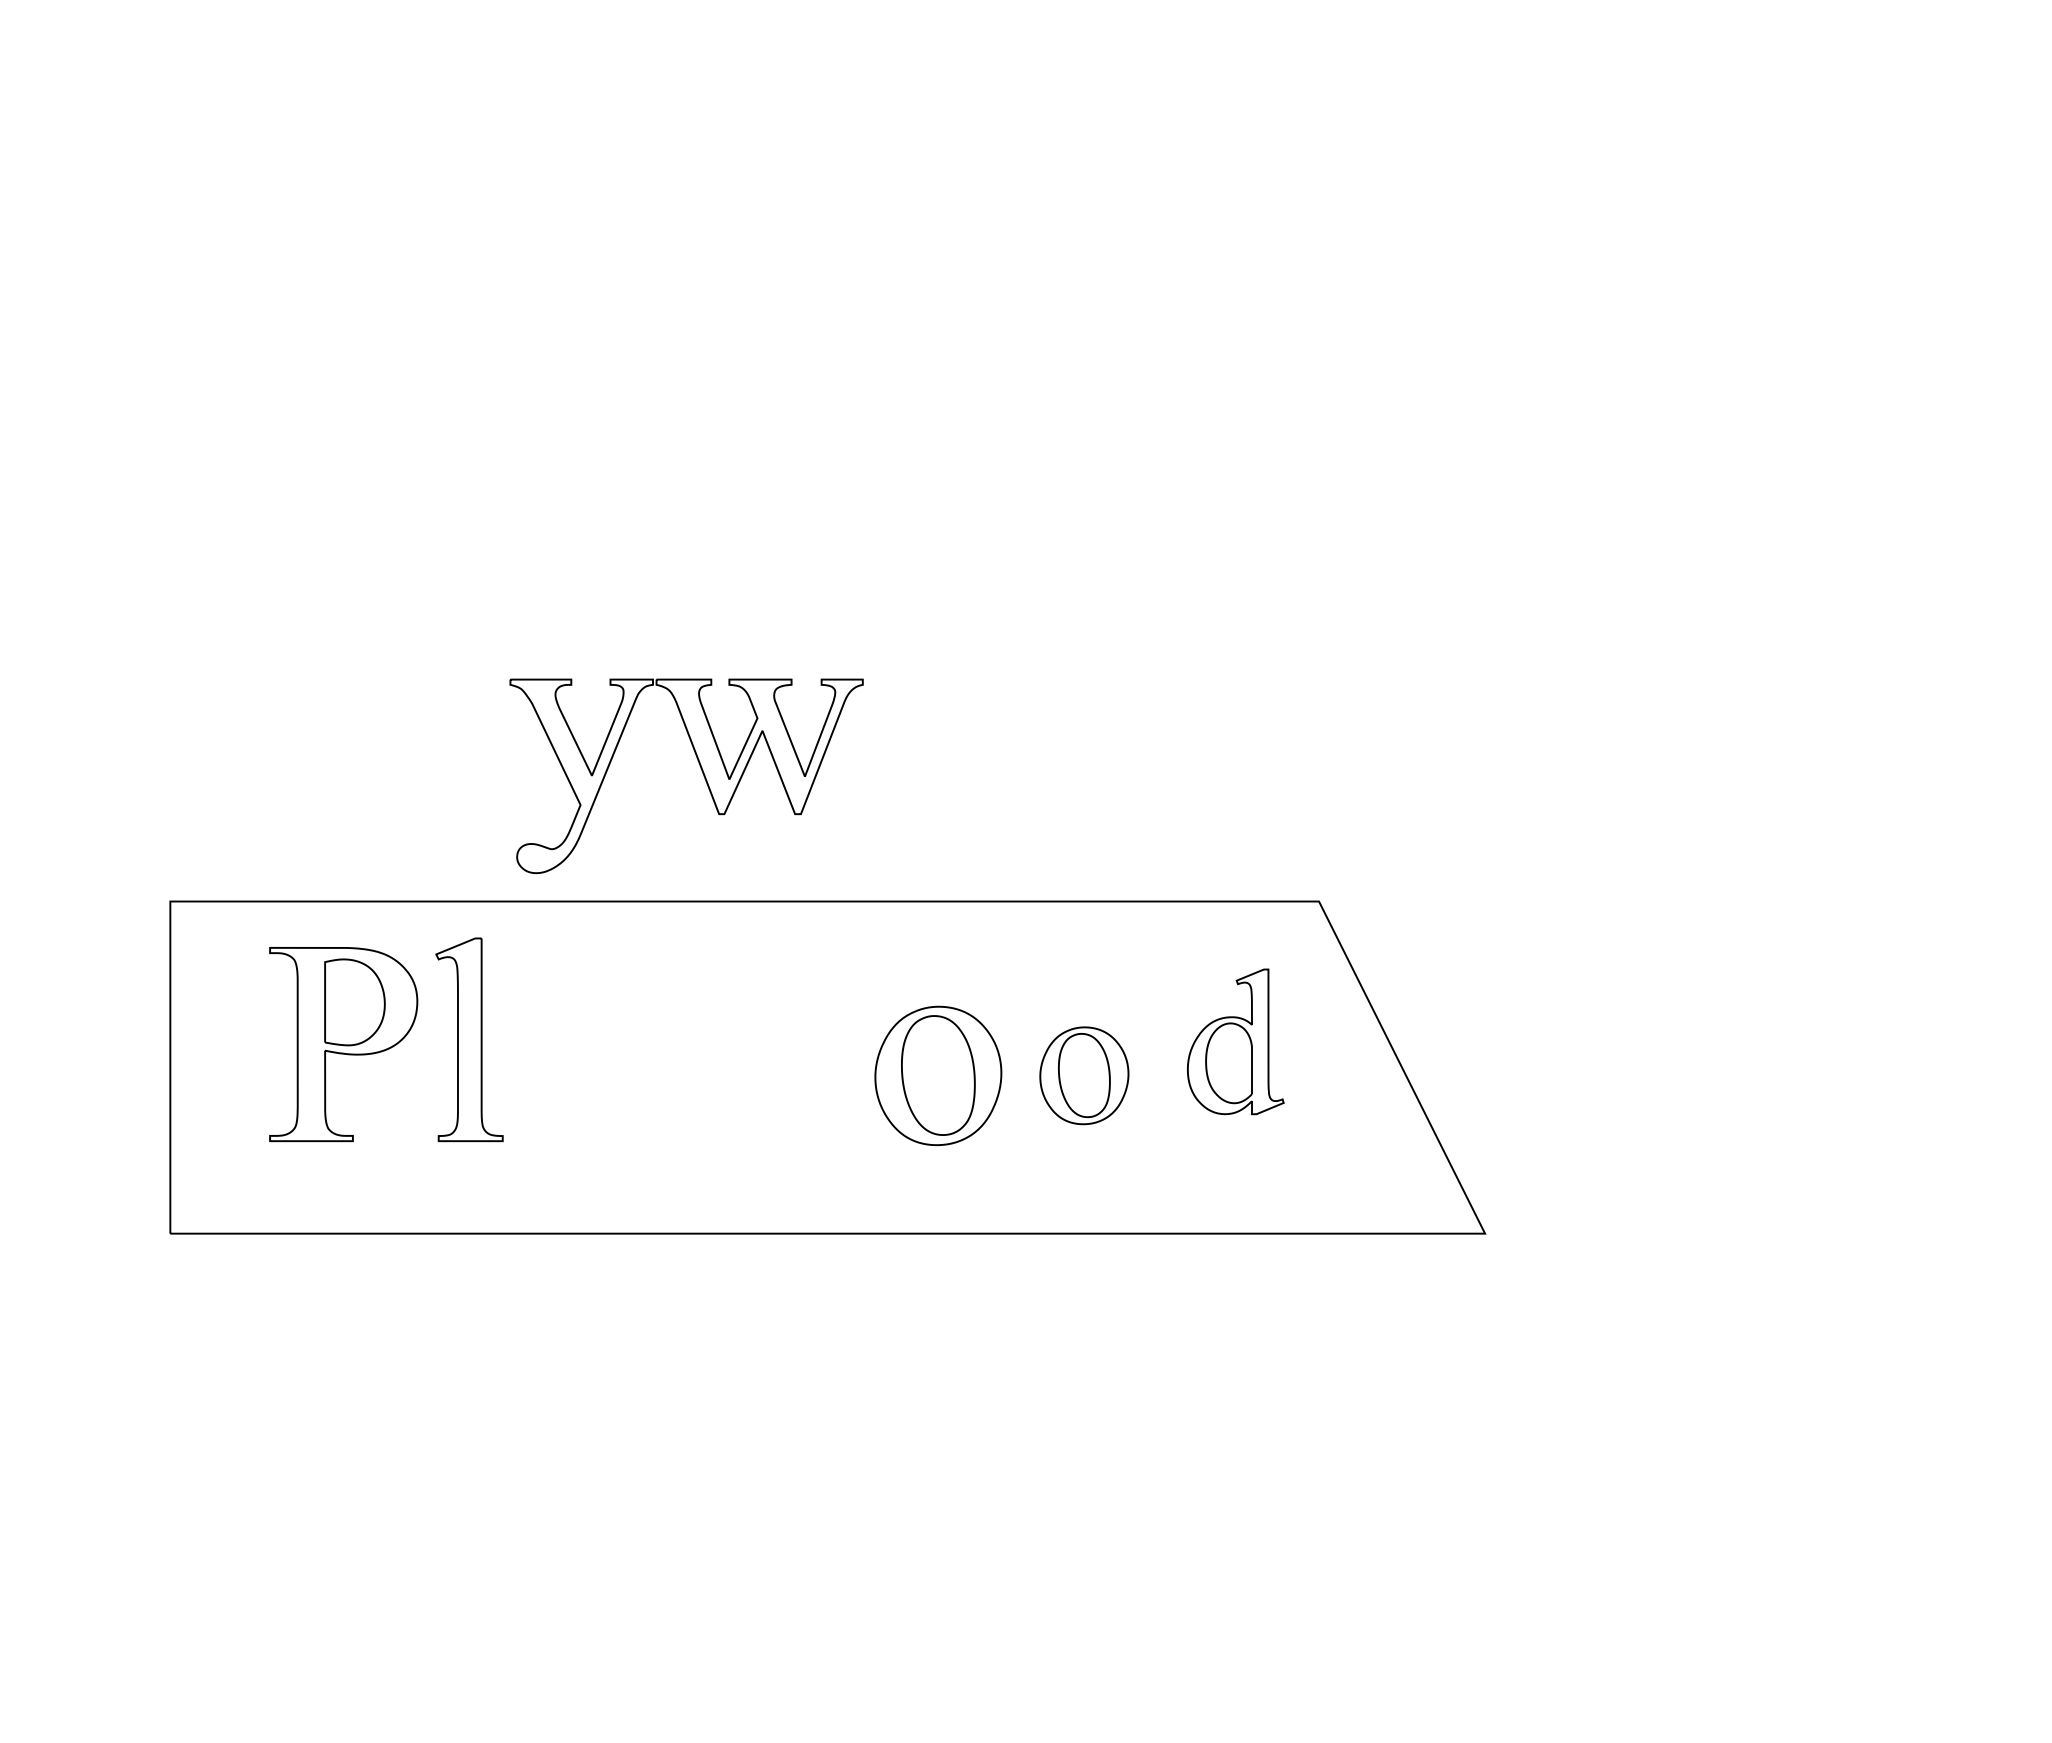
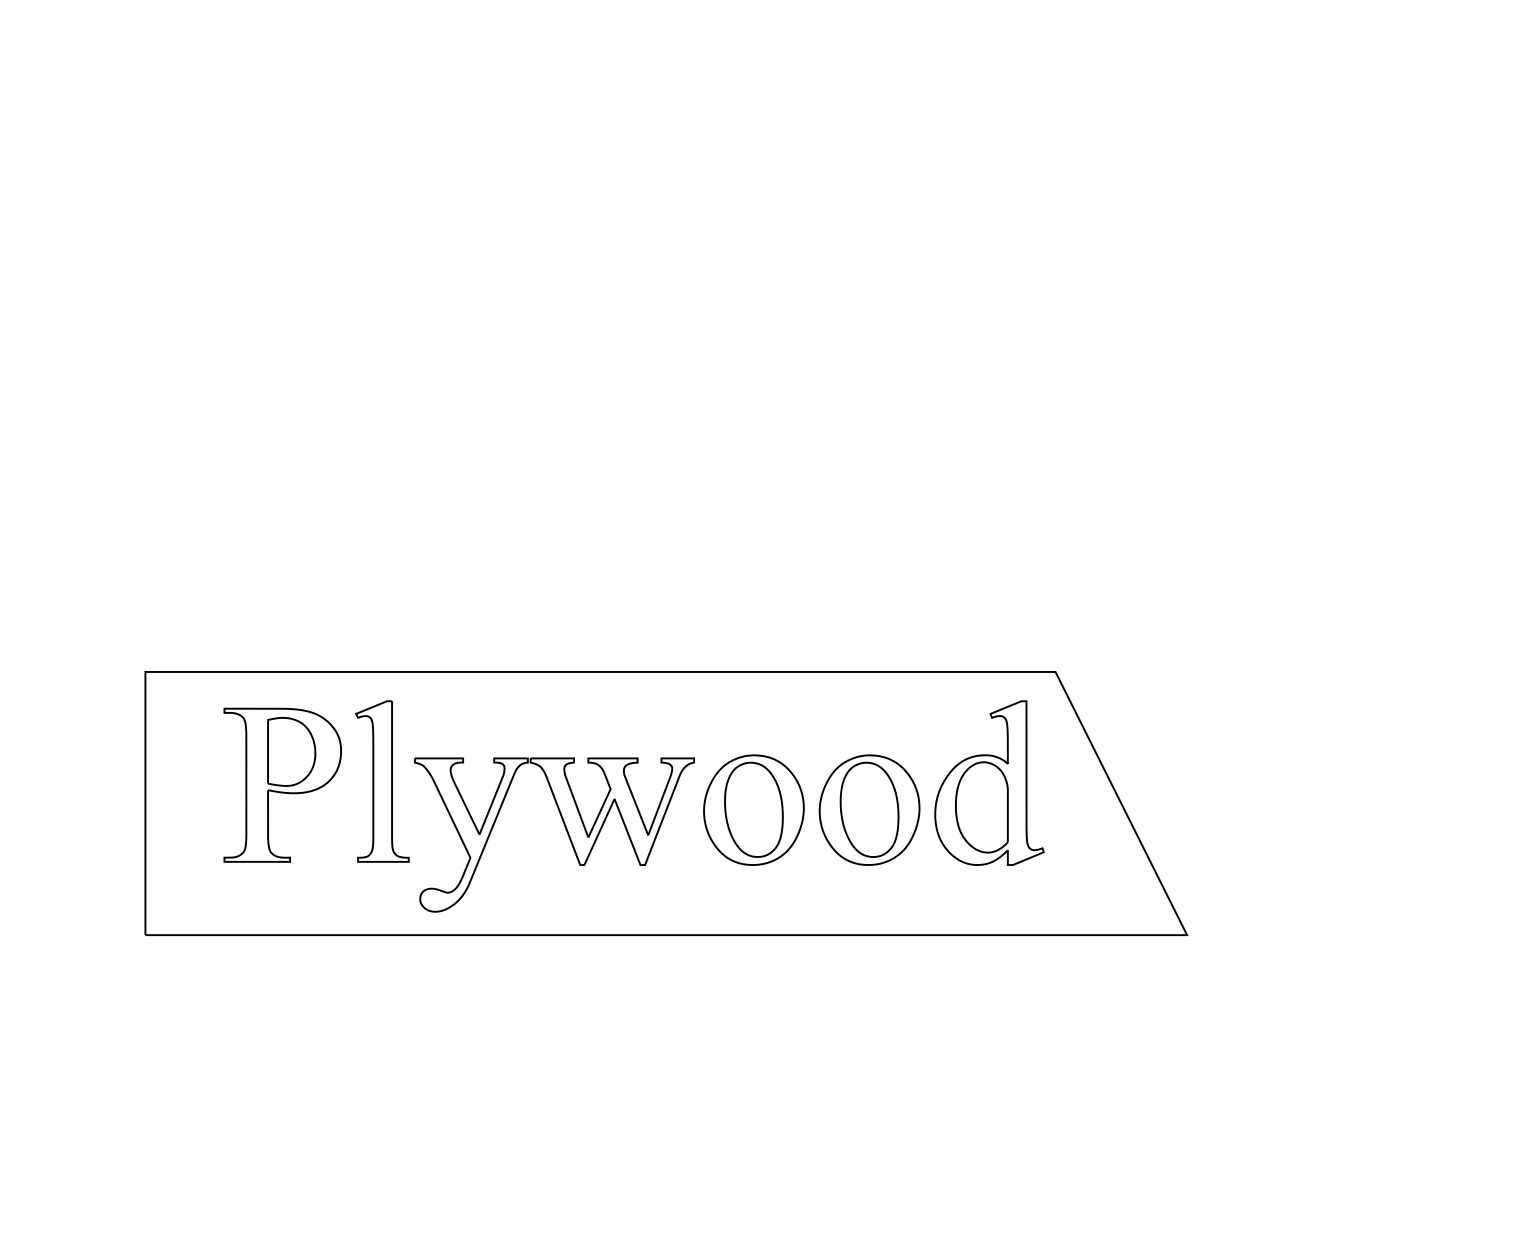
part: (701, 771) -> (566, 831), moved
part: (1235, 1041) -> (989, 782), size x1.43
part: (1084, 1075) -> (869, 809), size x1.43

